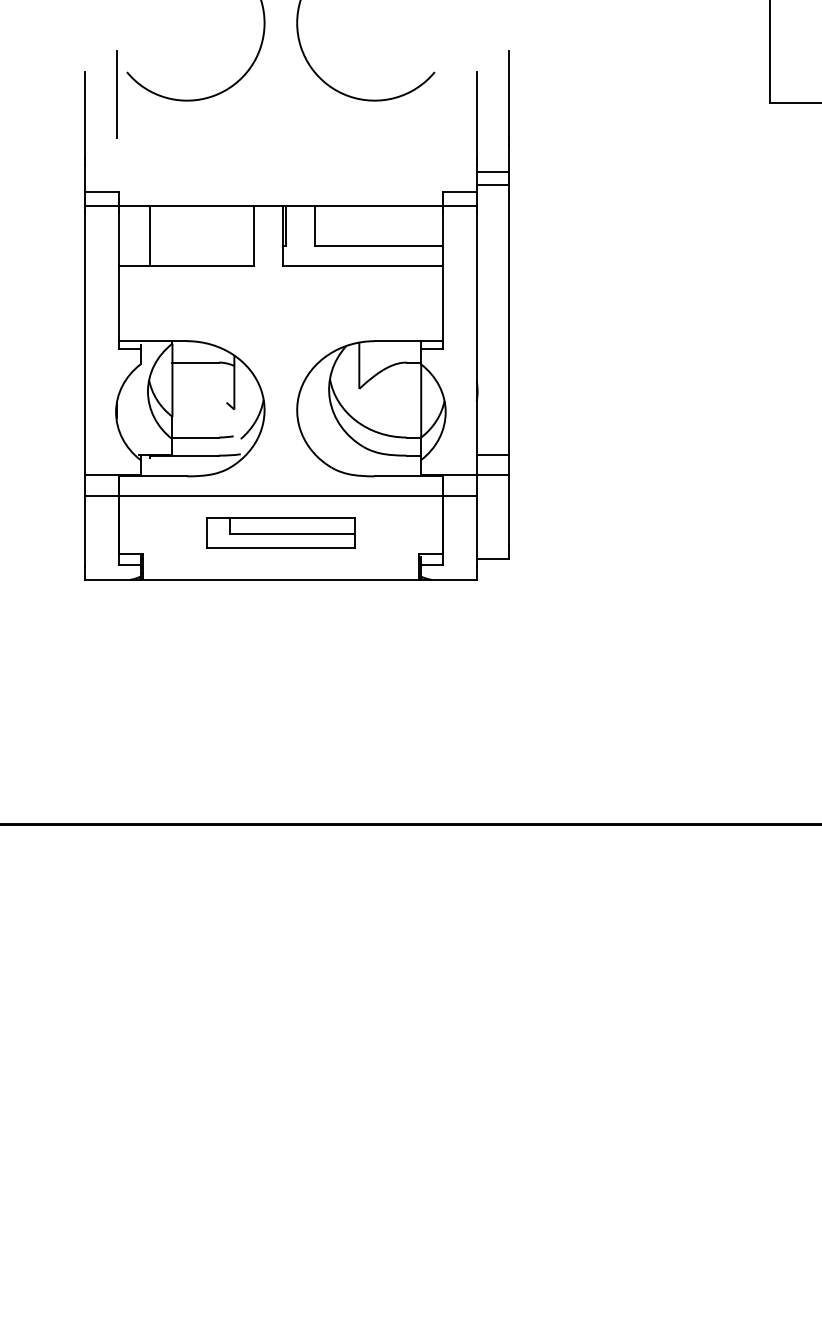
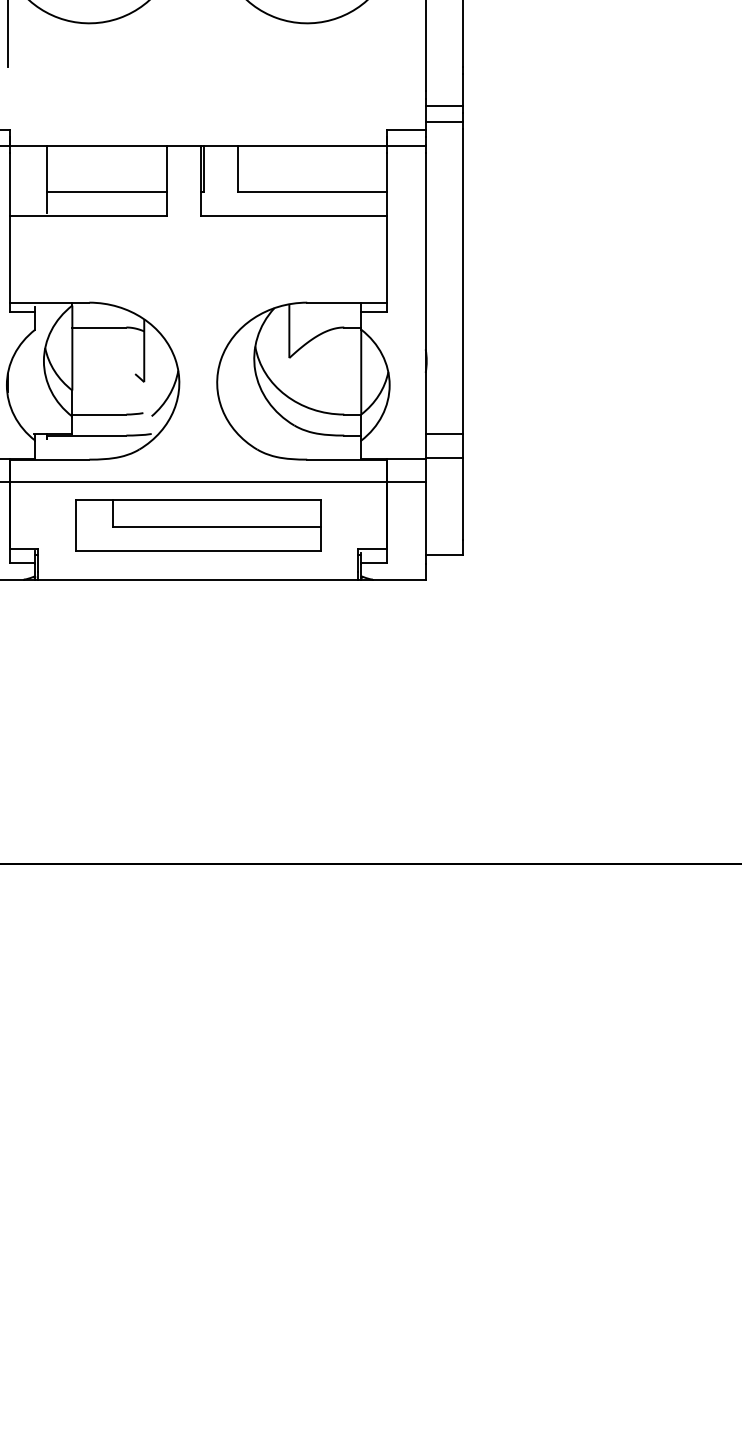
line: (201, 245) -> (106, 191), added
part: (280, 532) -> (197, 524), size x1.43

